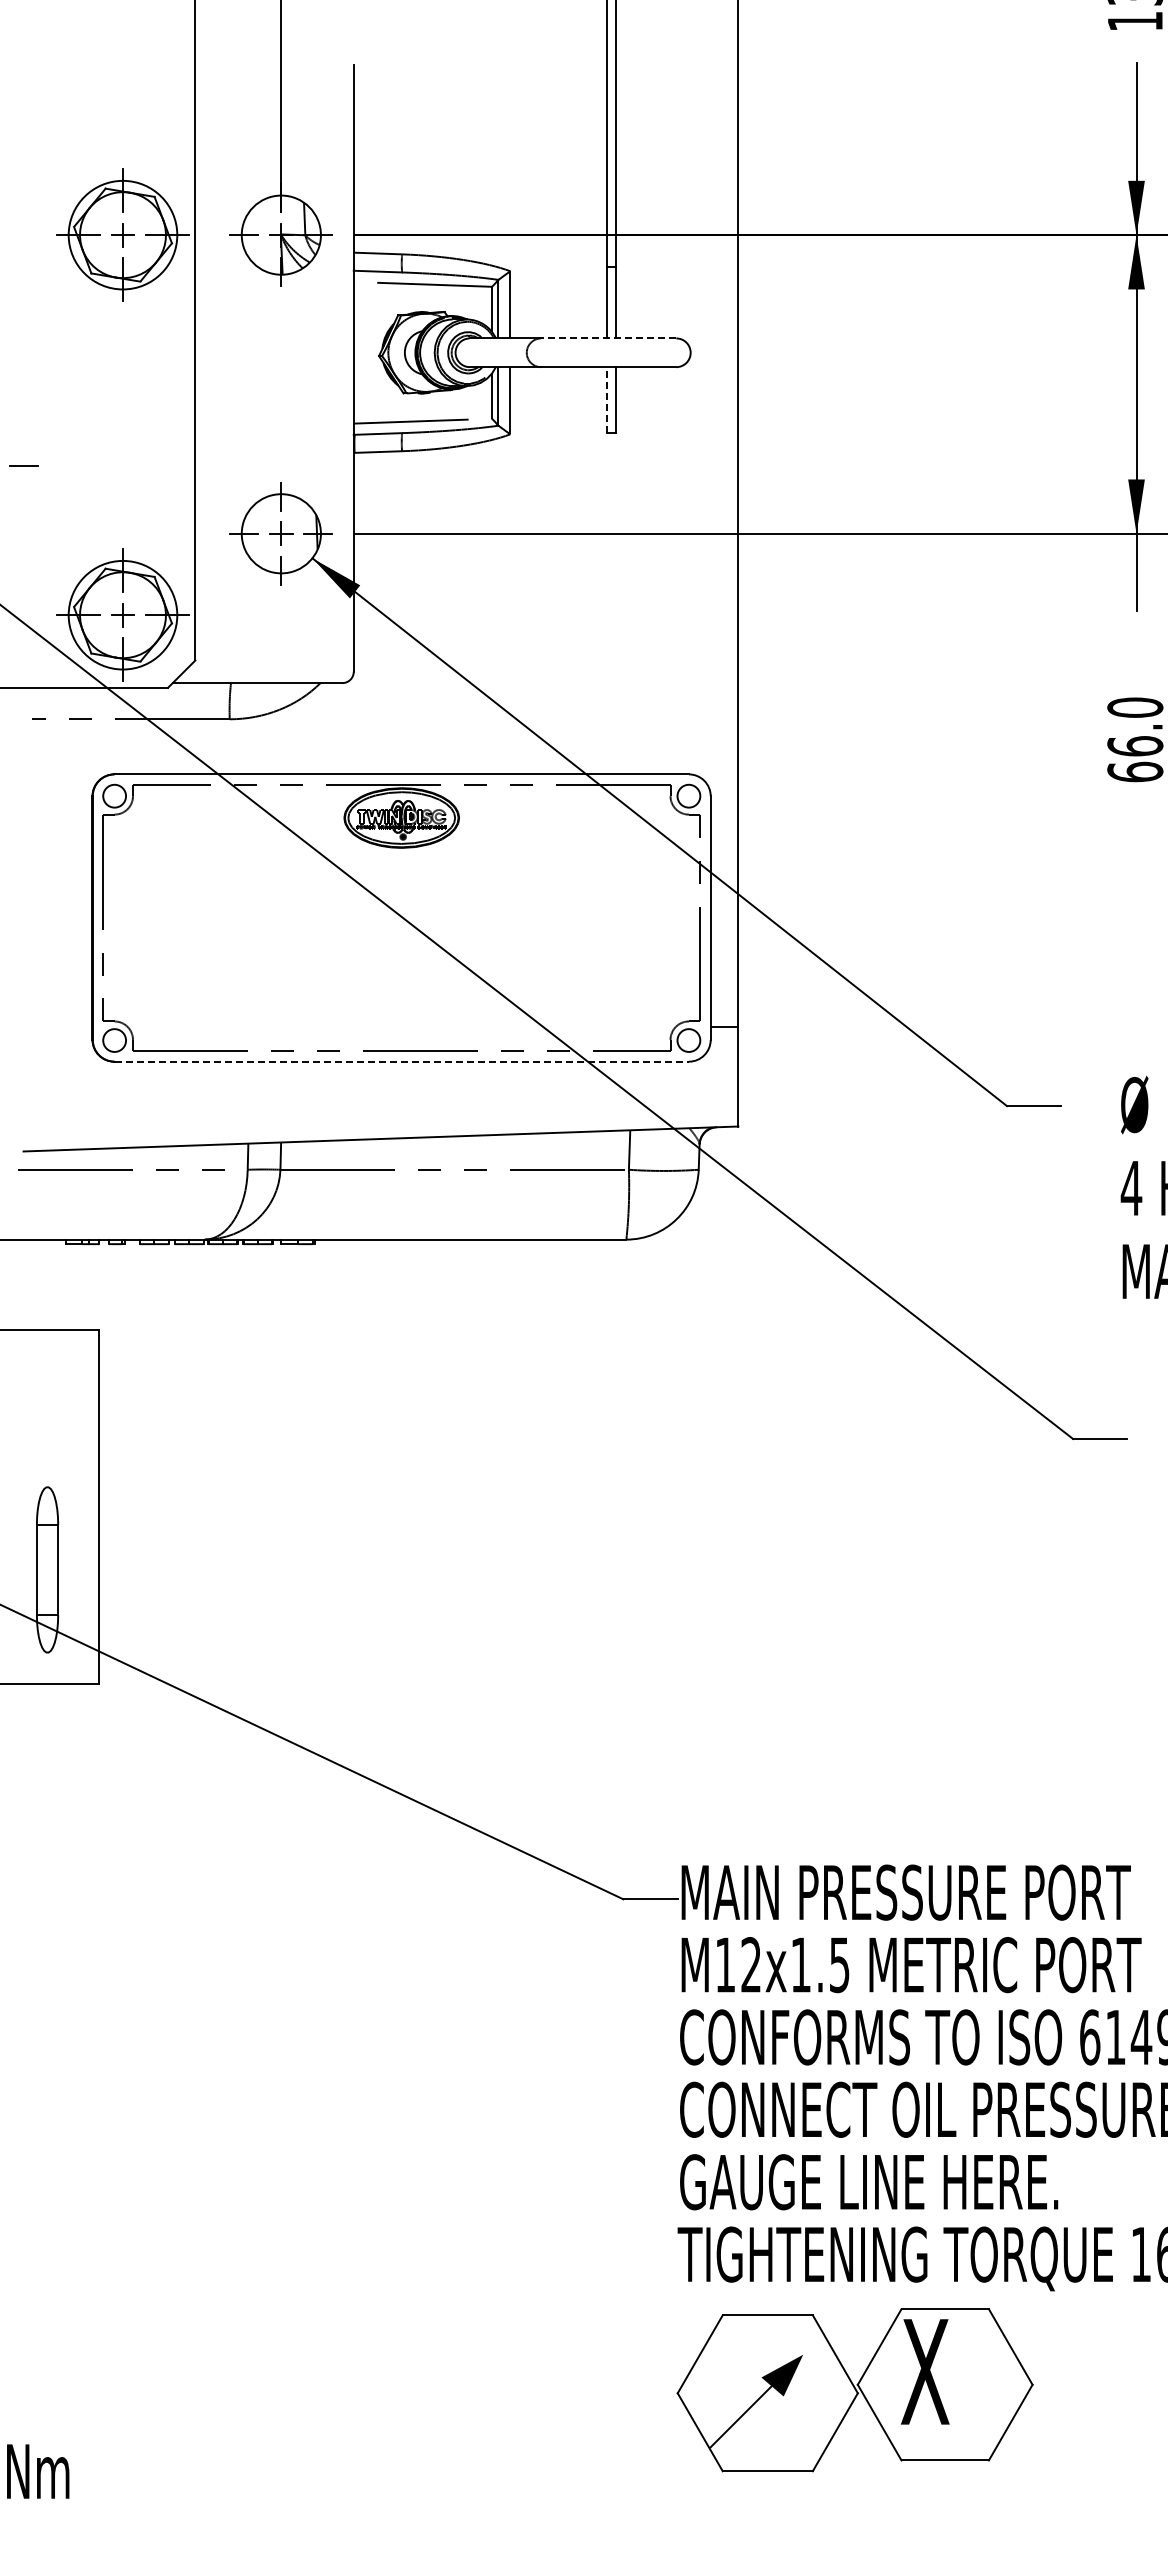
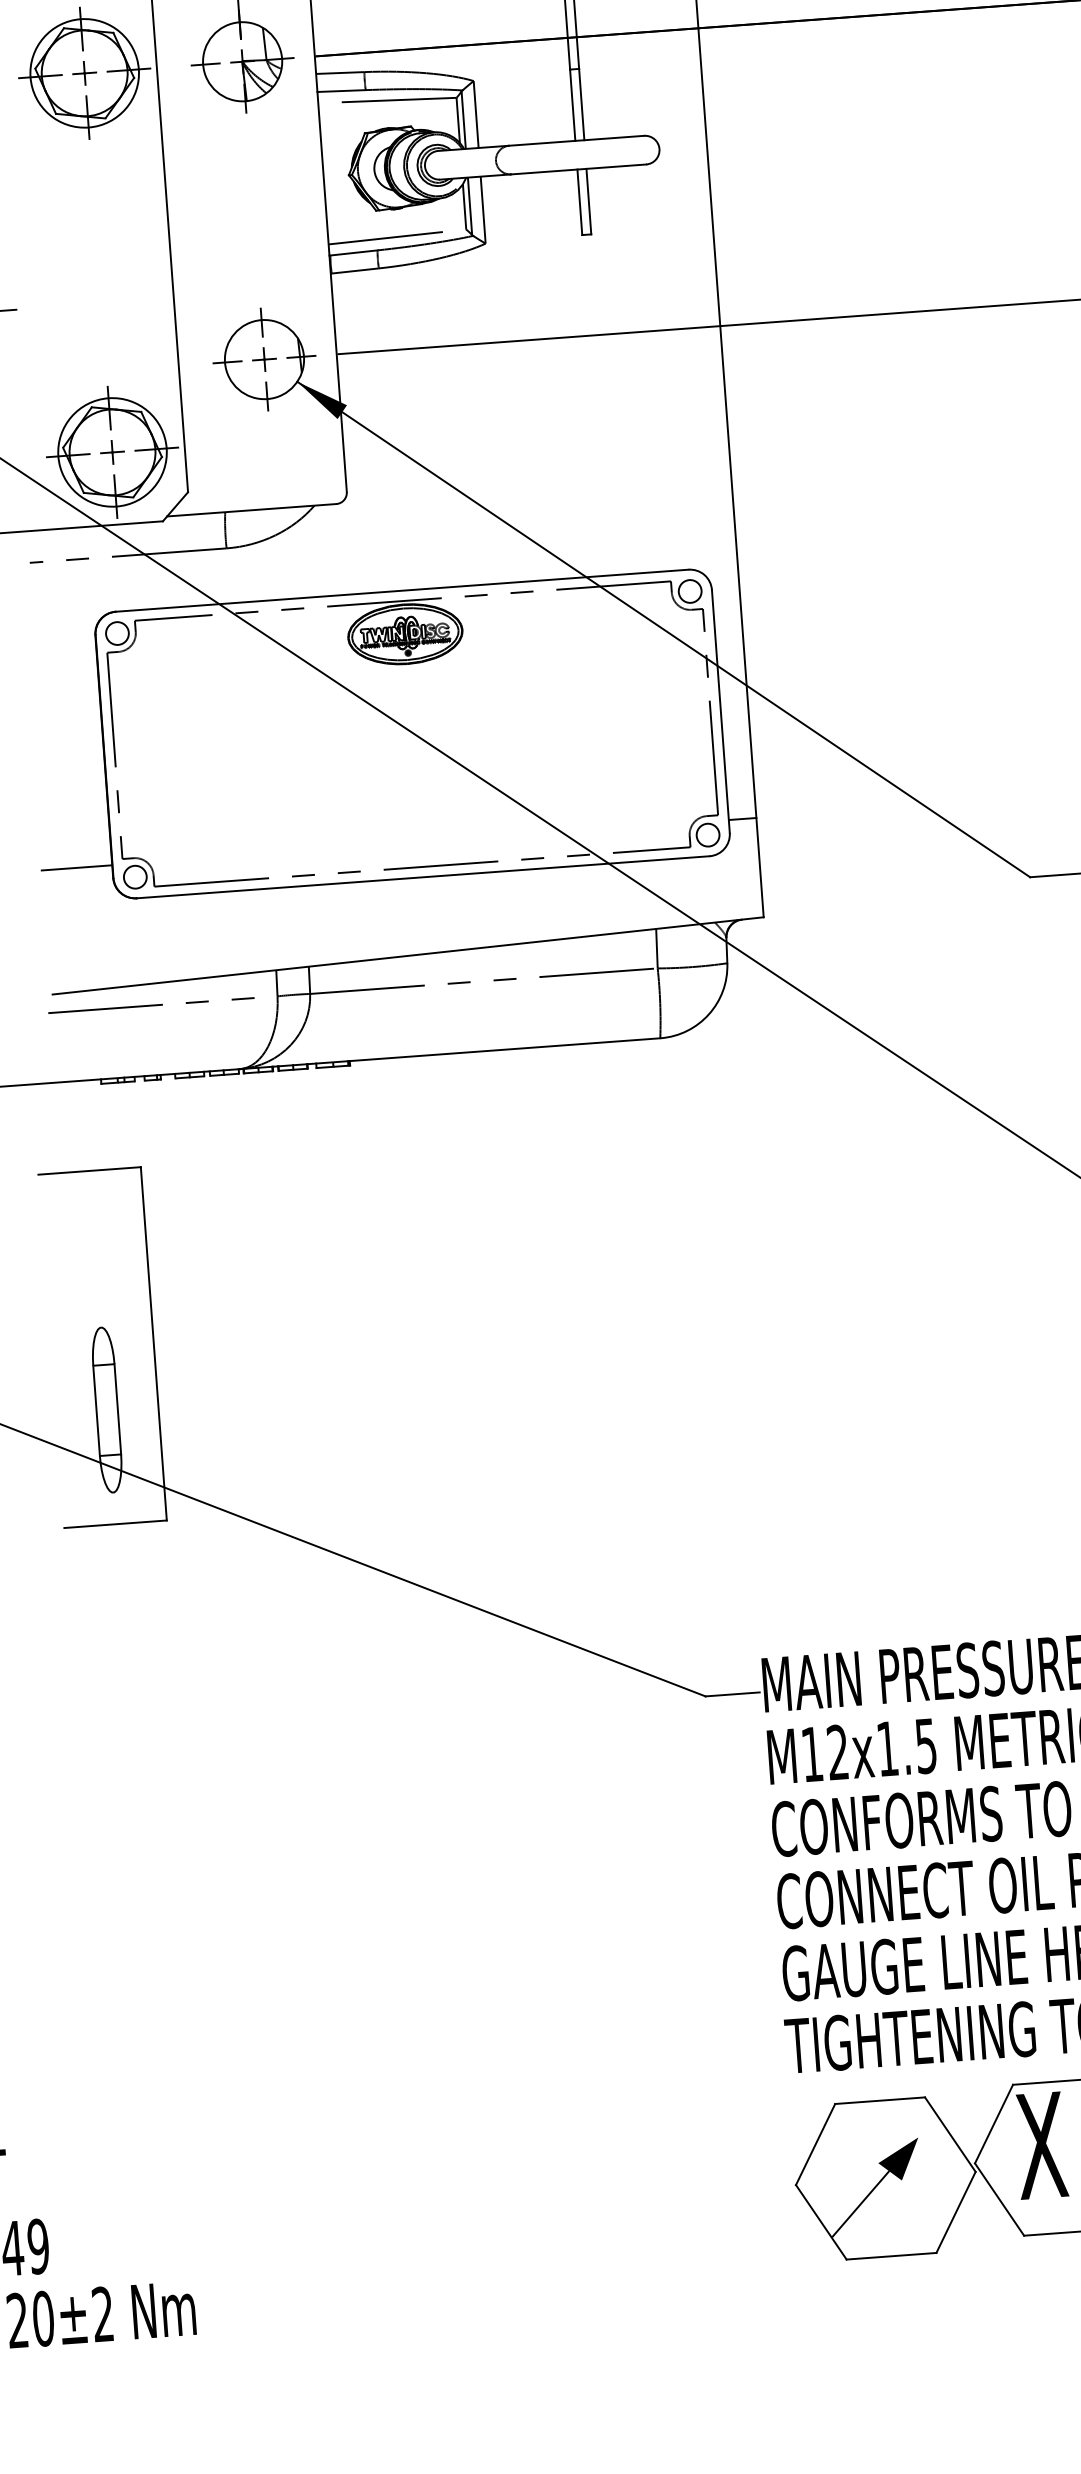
line: (608, 338) -> (576, 140), dashed -> solid
line: (607, 400) -> (580, 202), dashed -> solid
line: (56, 1026) -> (76, 867), added
line: (402, 1061) -> (423, 877), dashed -> solid

